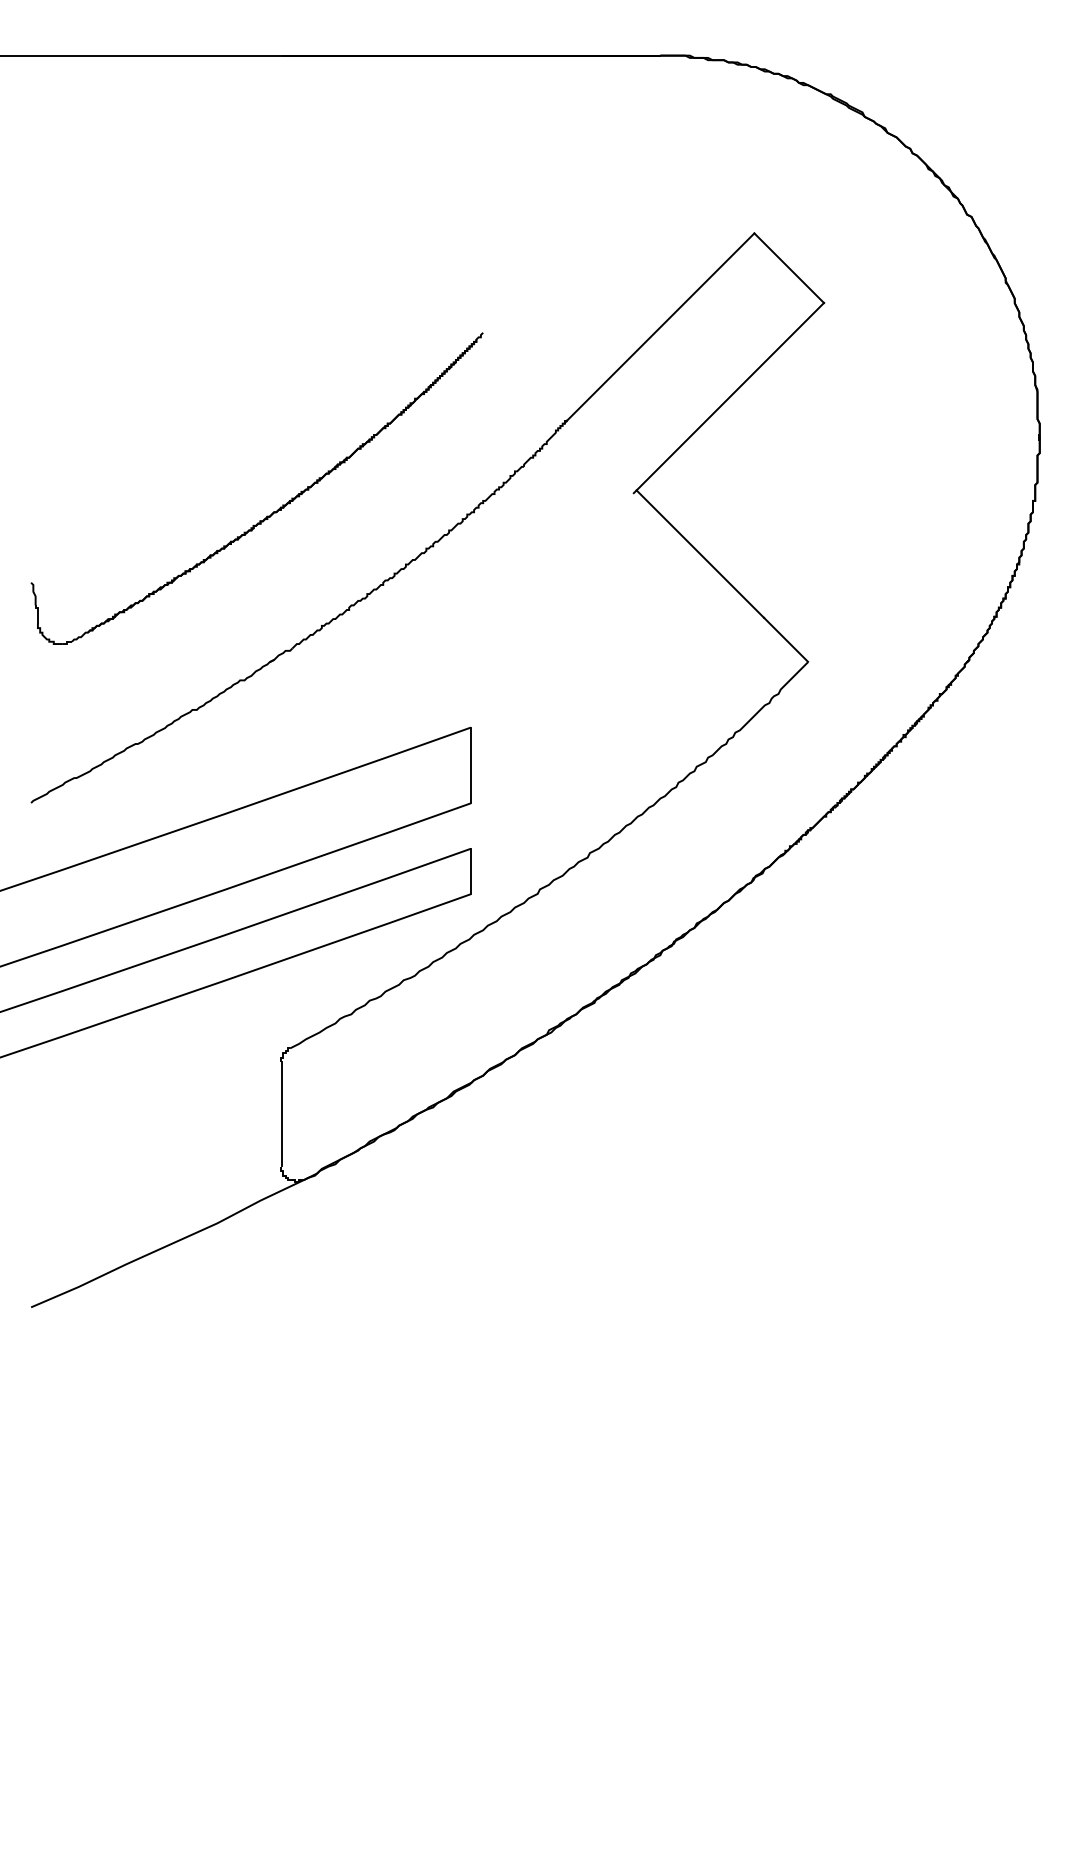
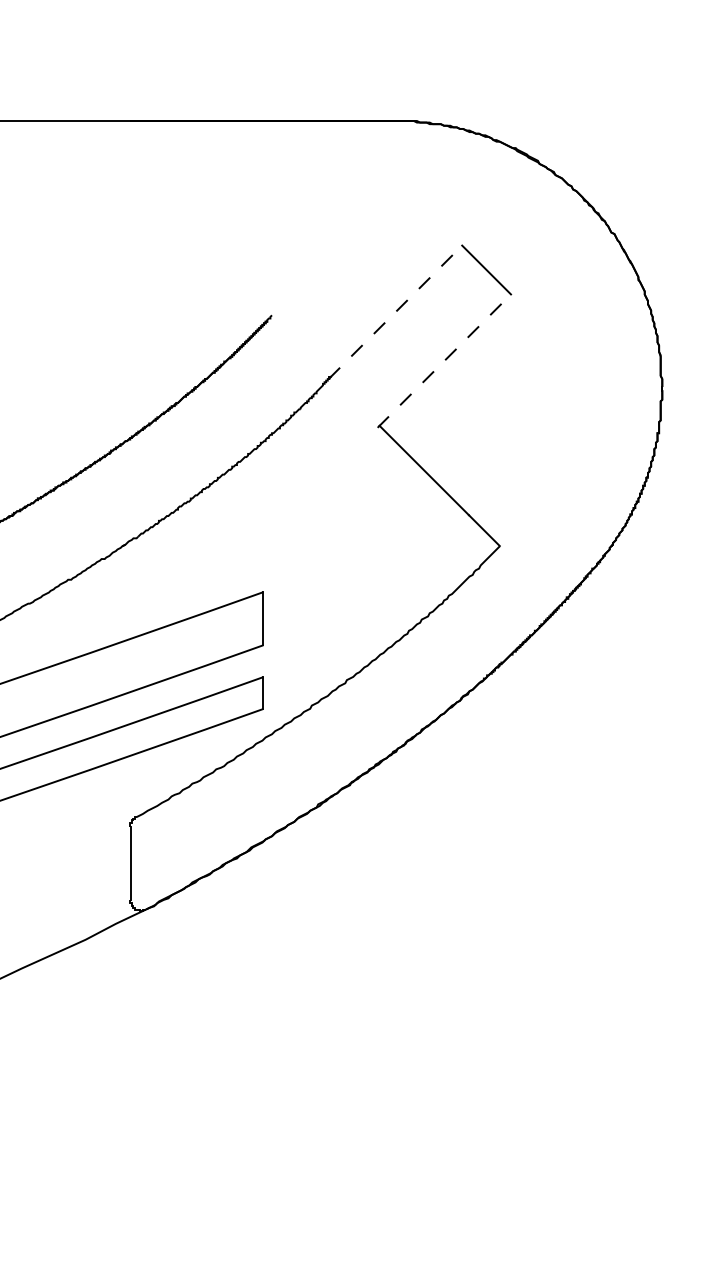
line: (659, 328) -> (395, 312), solid -> dashed
line: (729, 397) -> (444, 360), solid -> dashed

